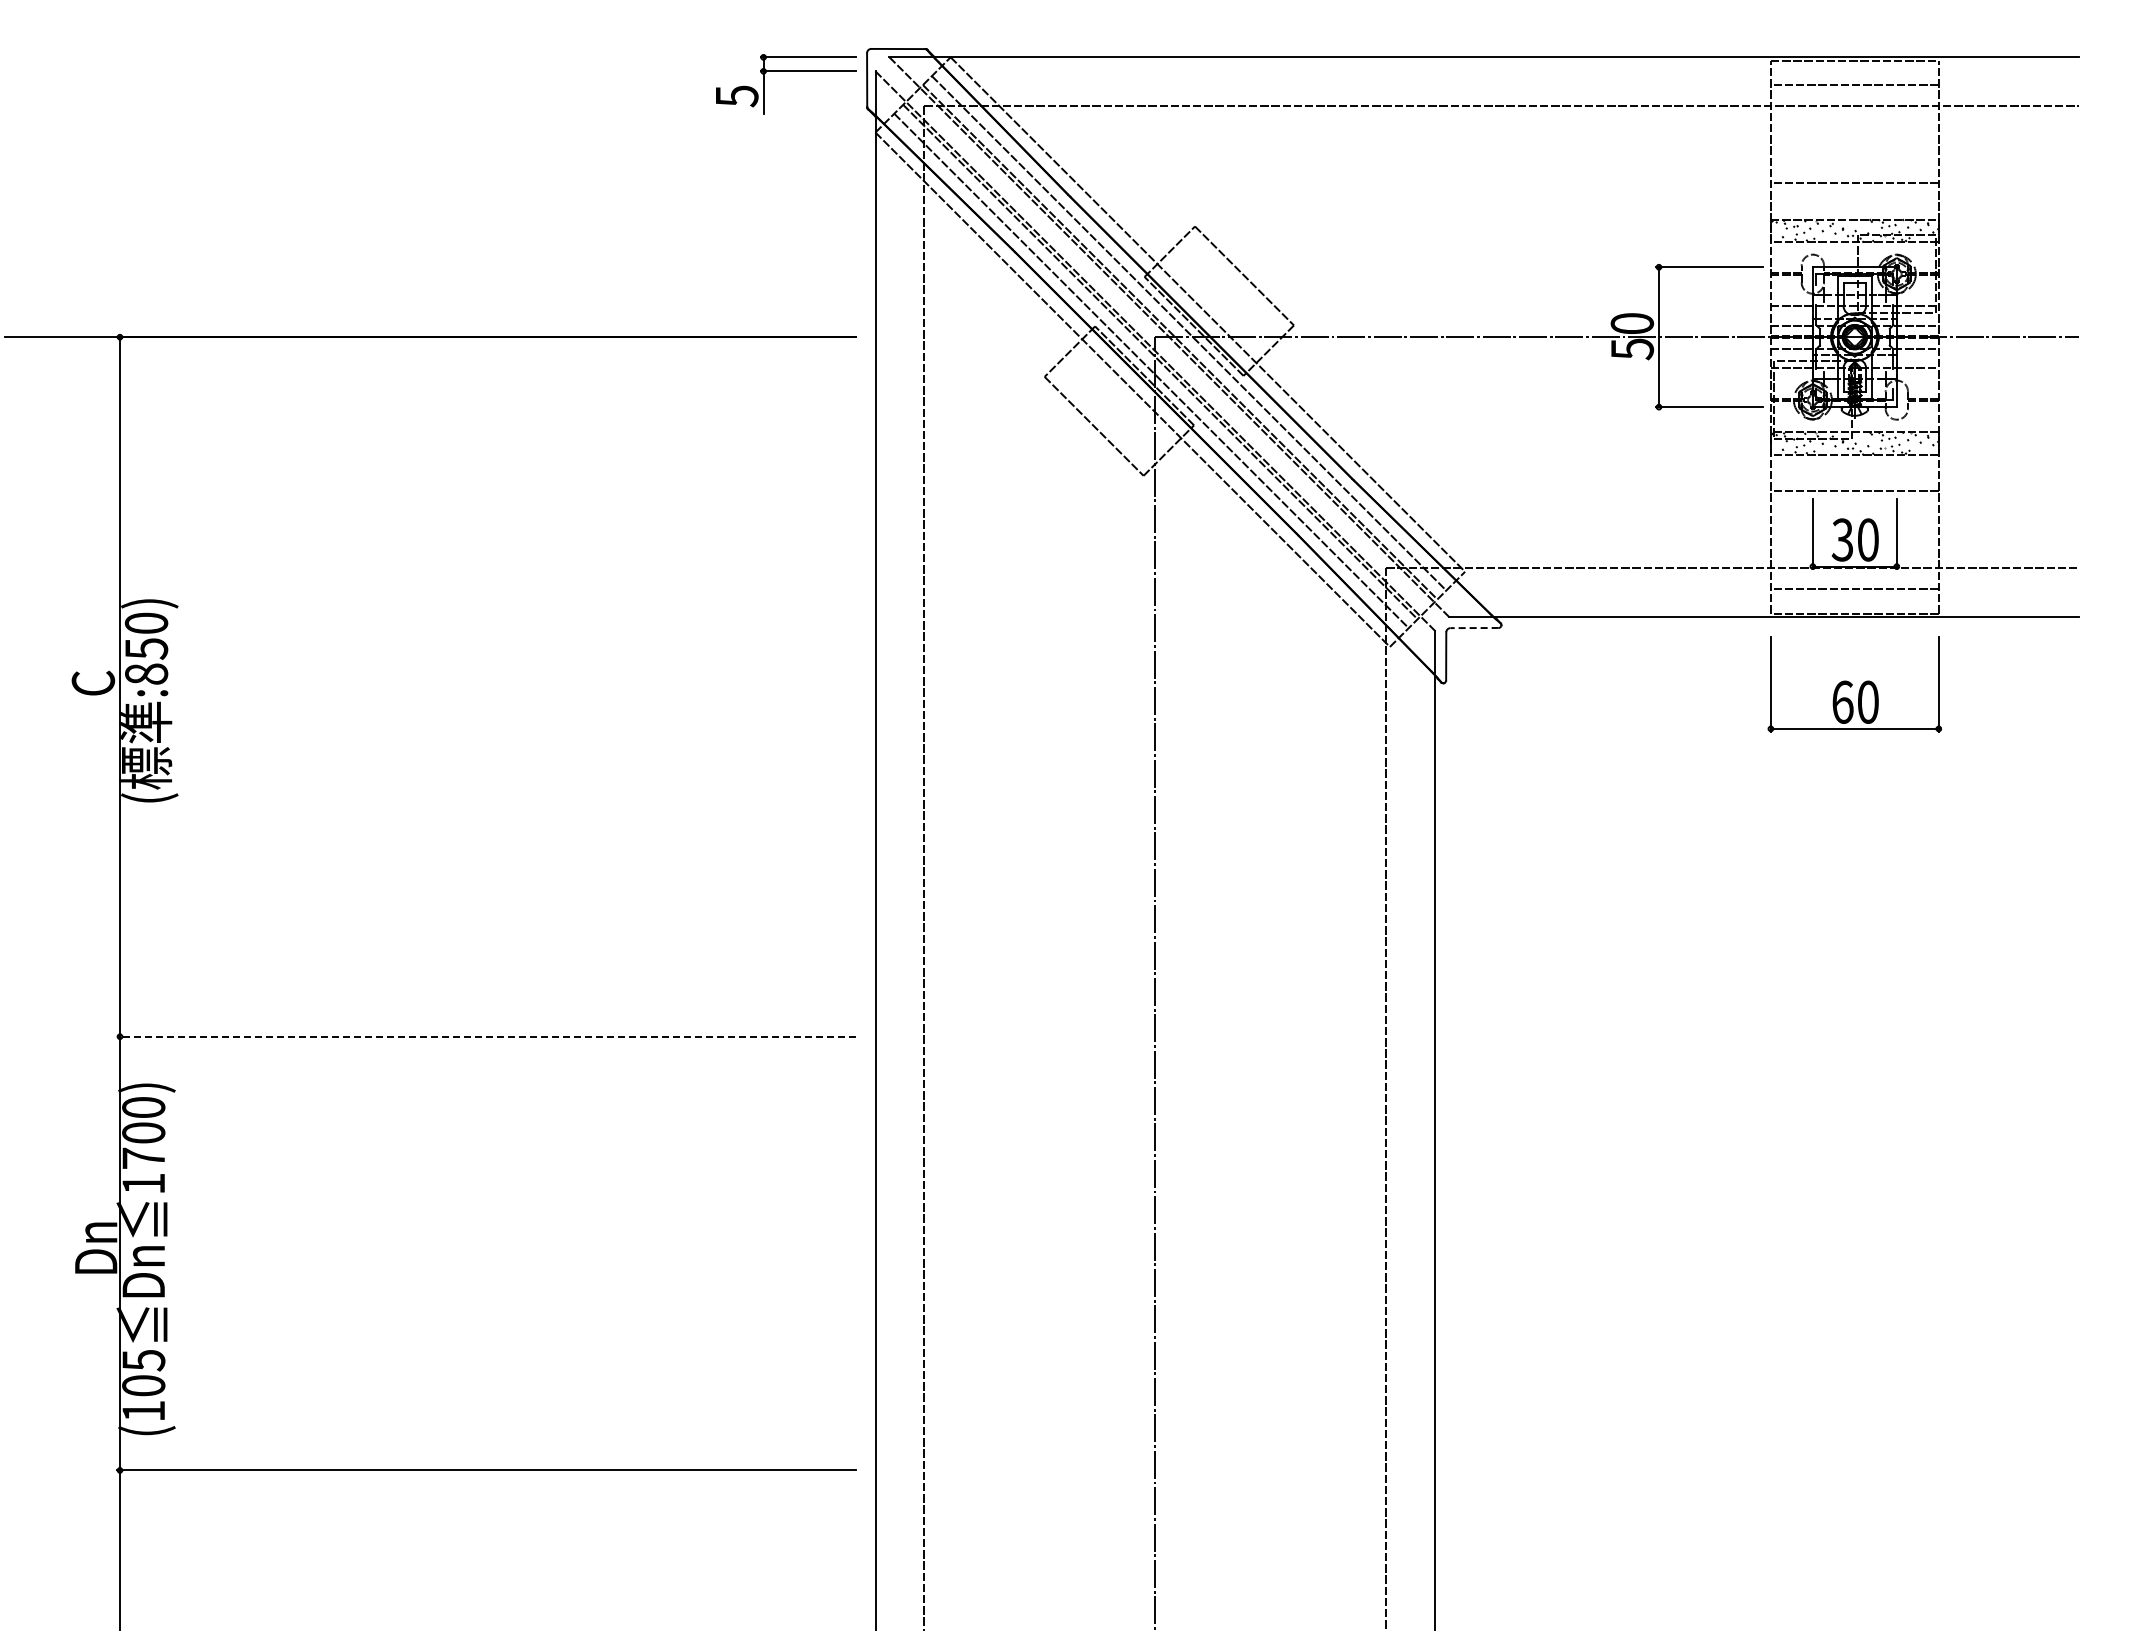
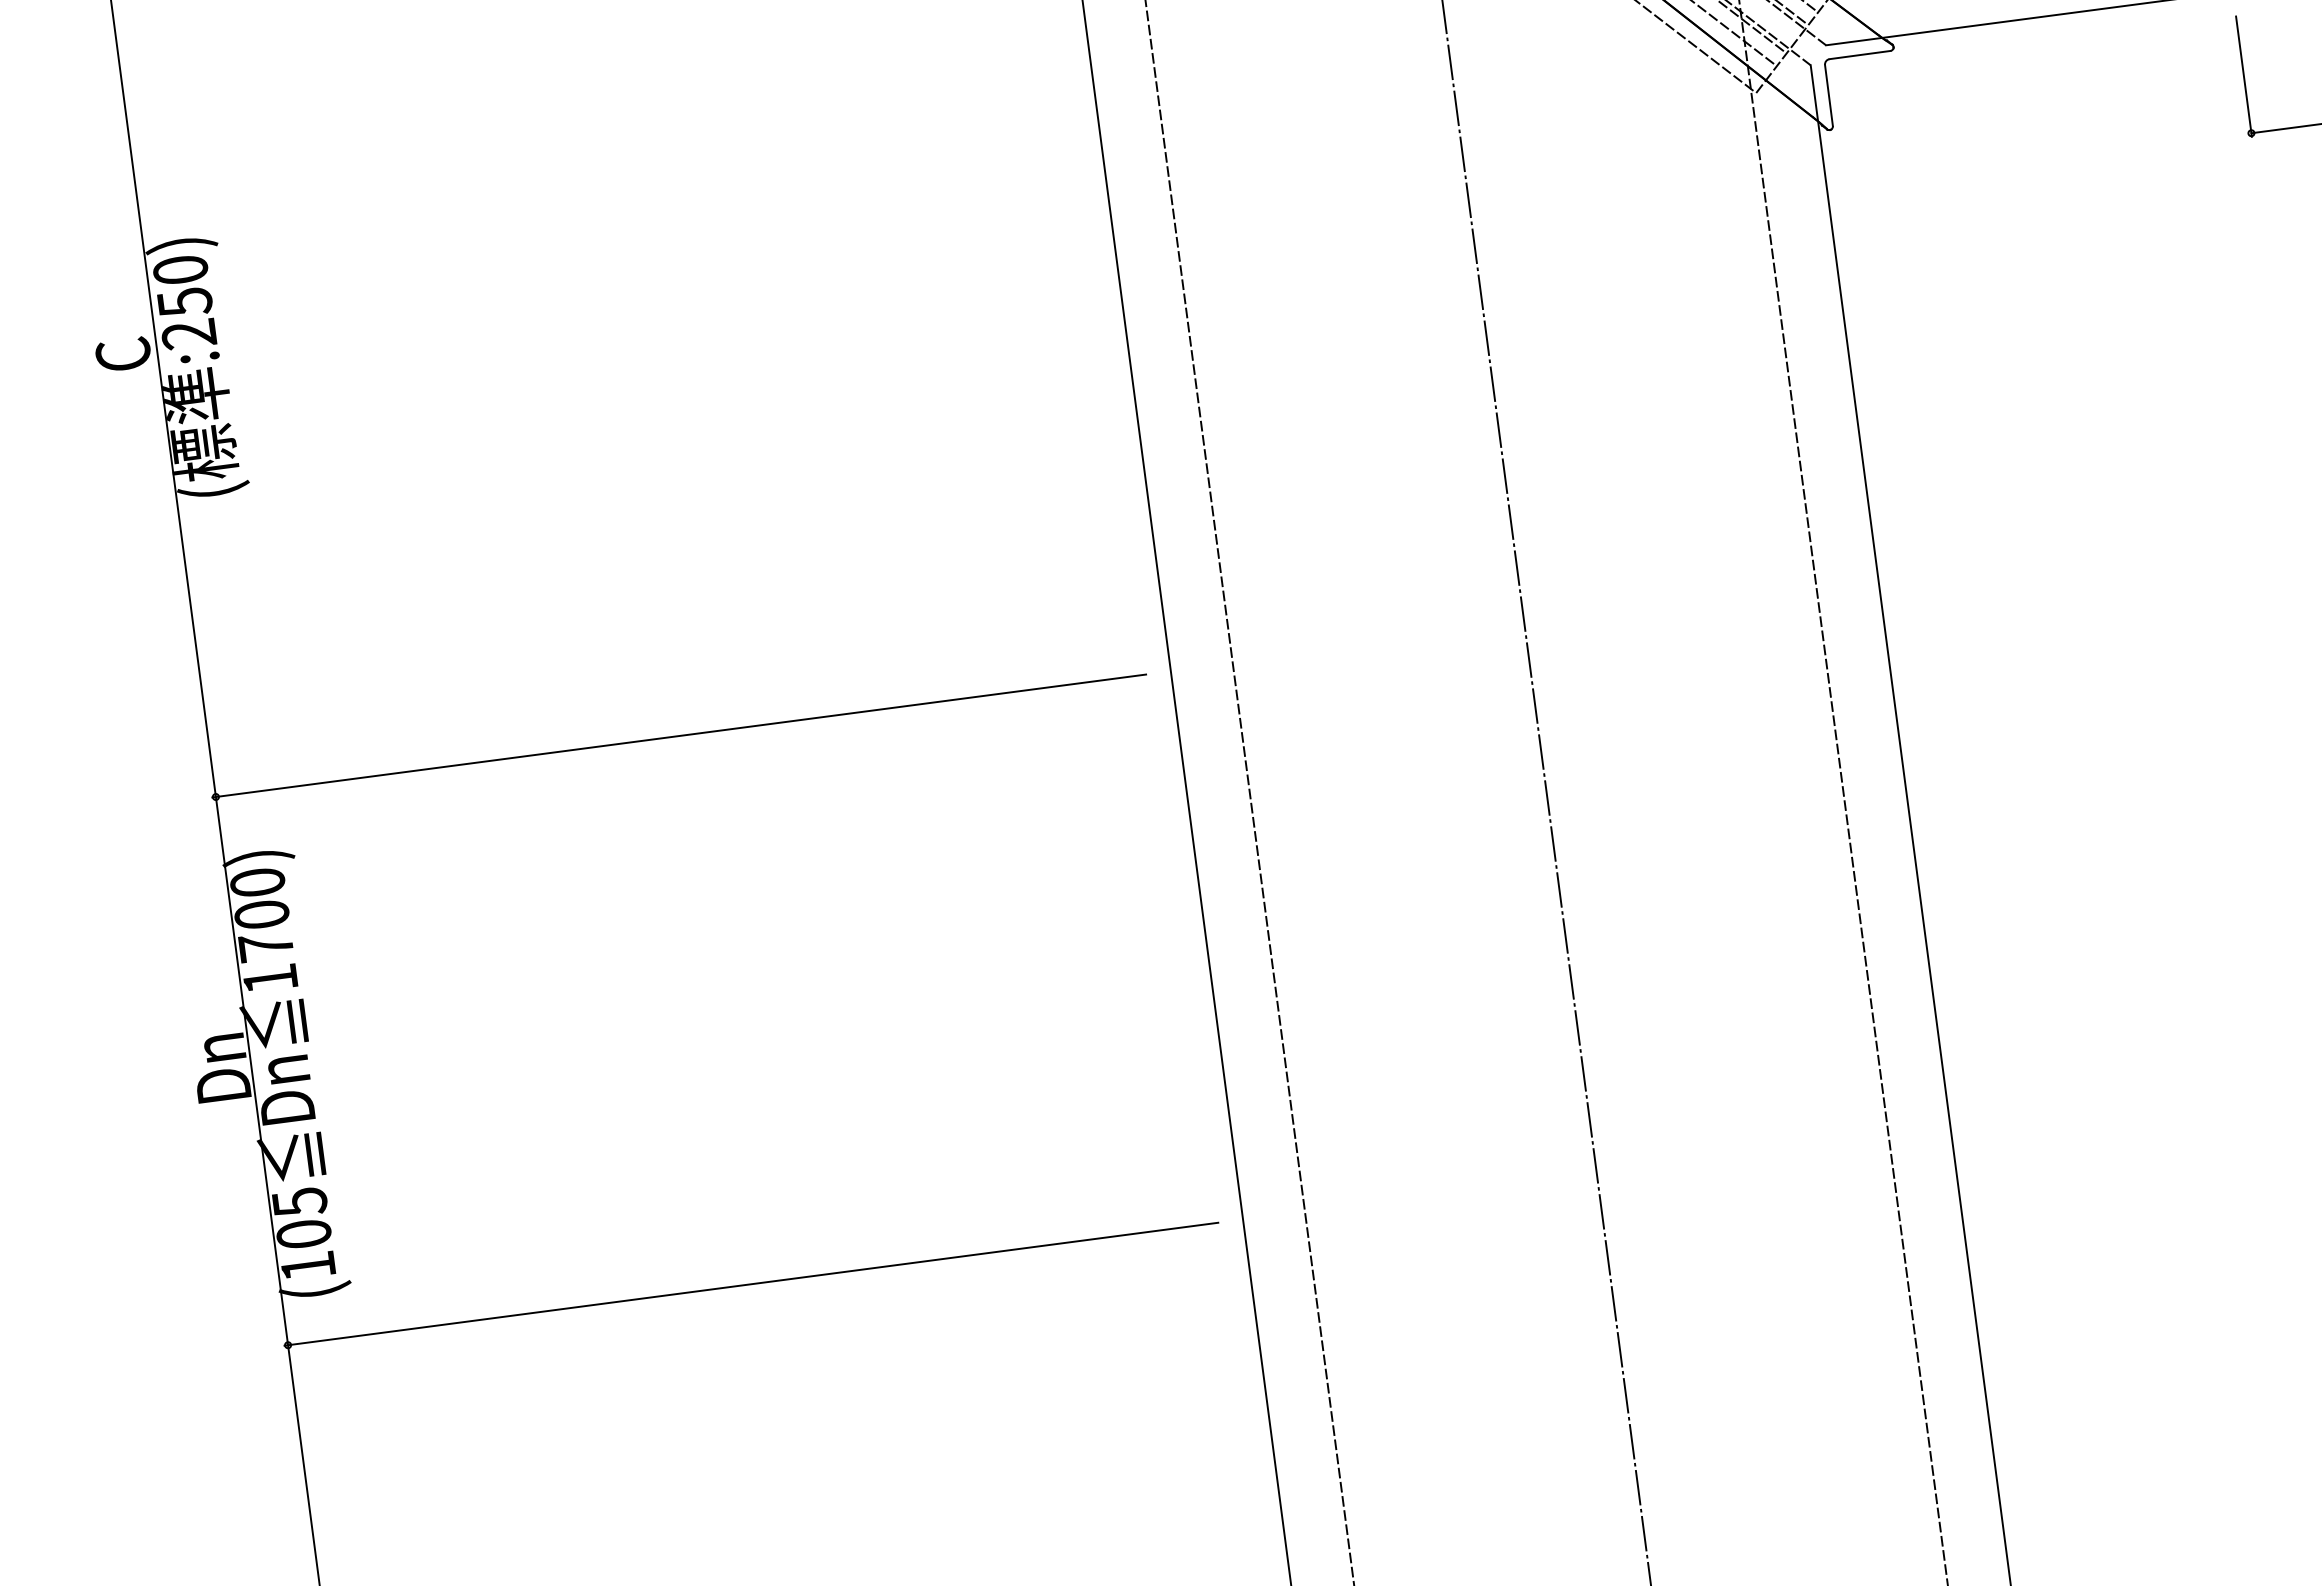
line: (1474, 628) -> (1860, 55), dashed -> solid
text: (146, 673) -> (188, 333), :850) -> :250)
line: (486, 1036) -> (679, 735), dashed -> solid

